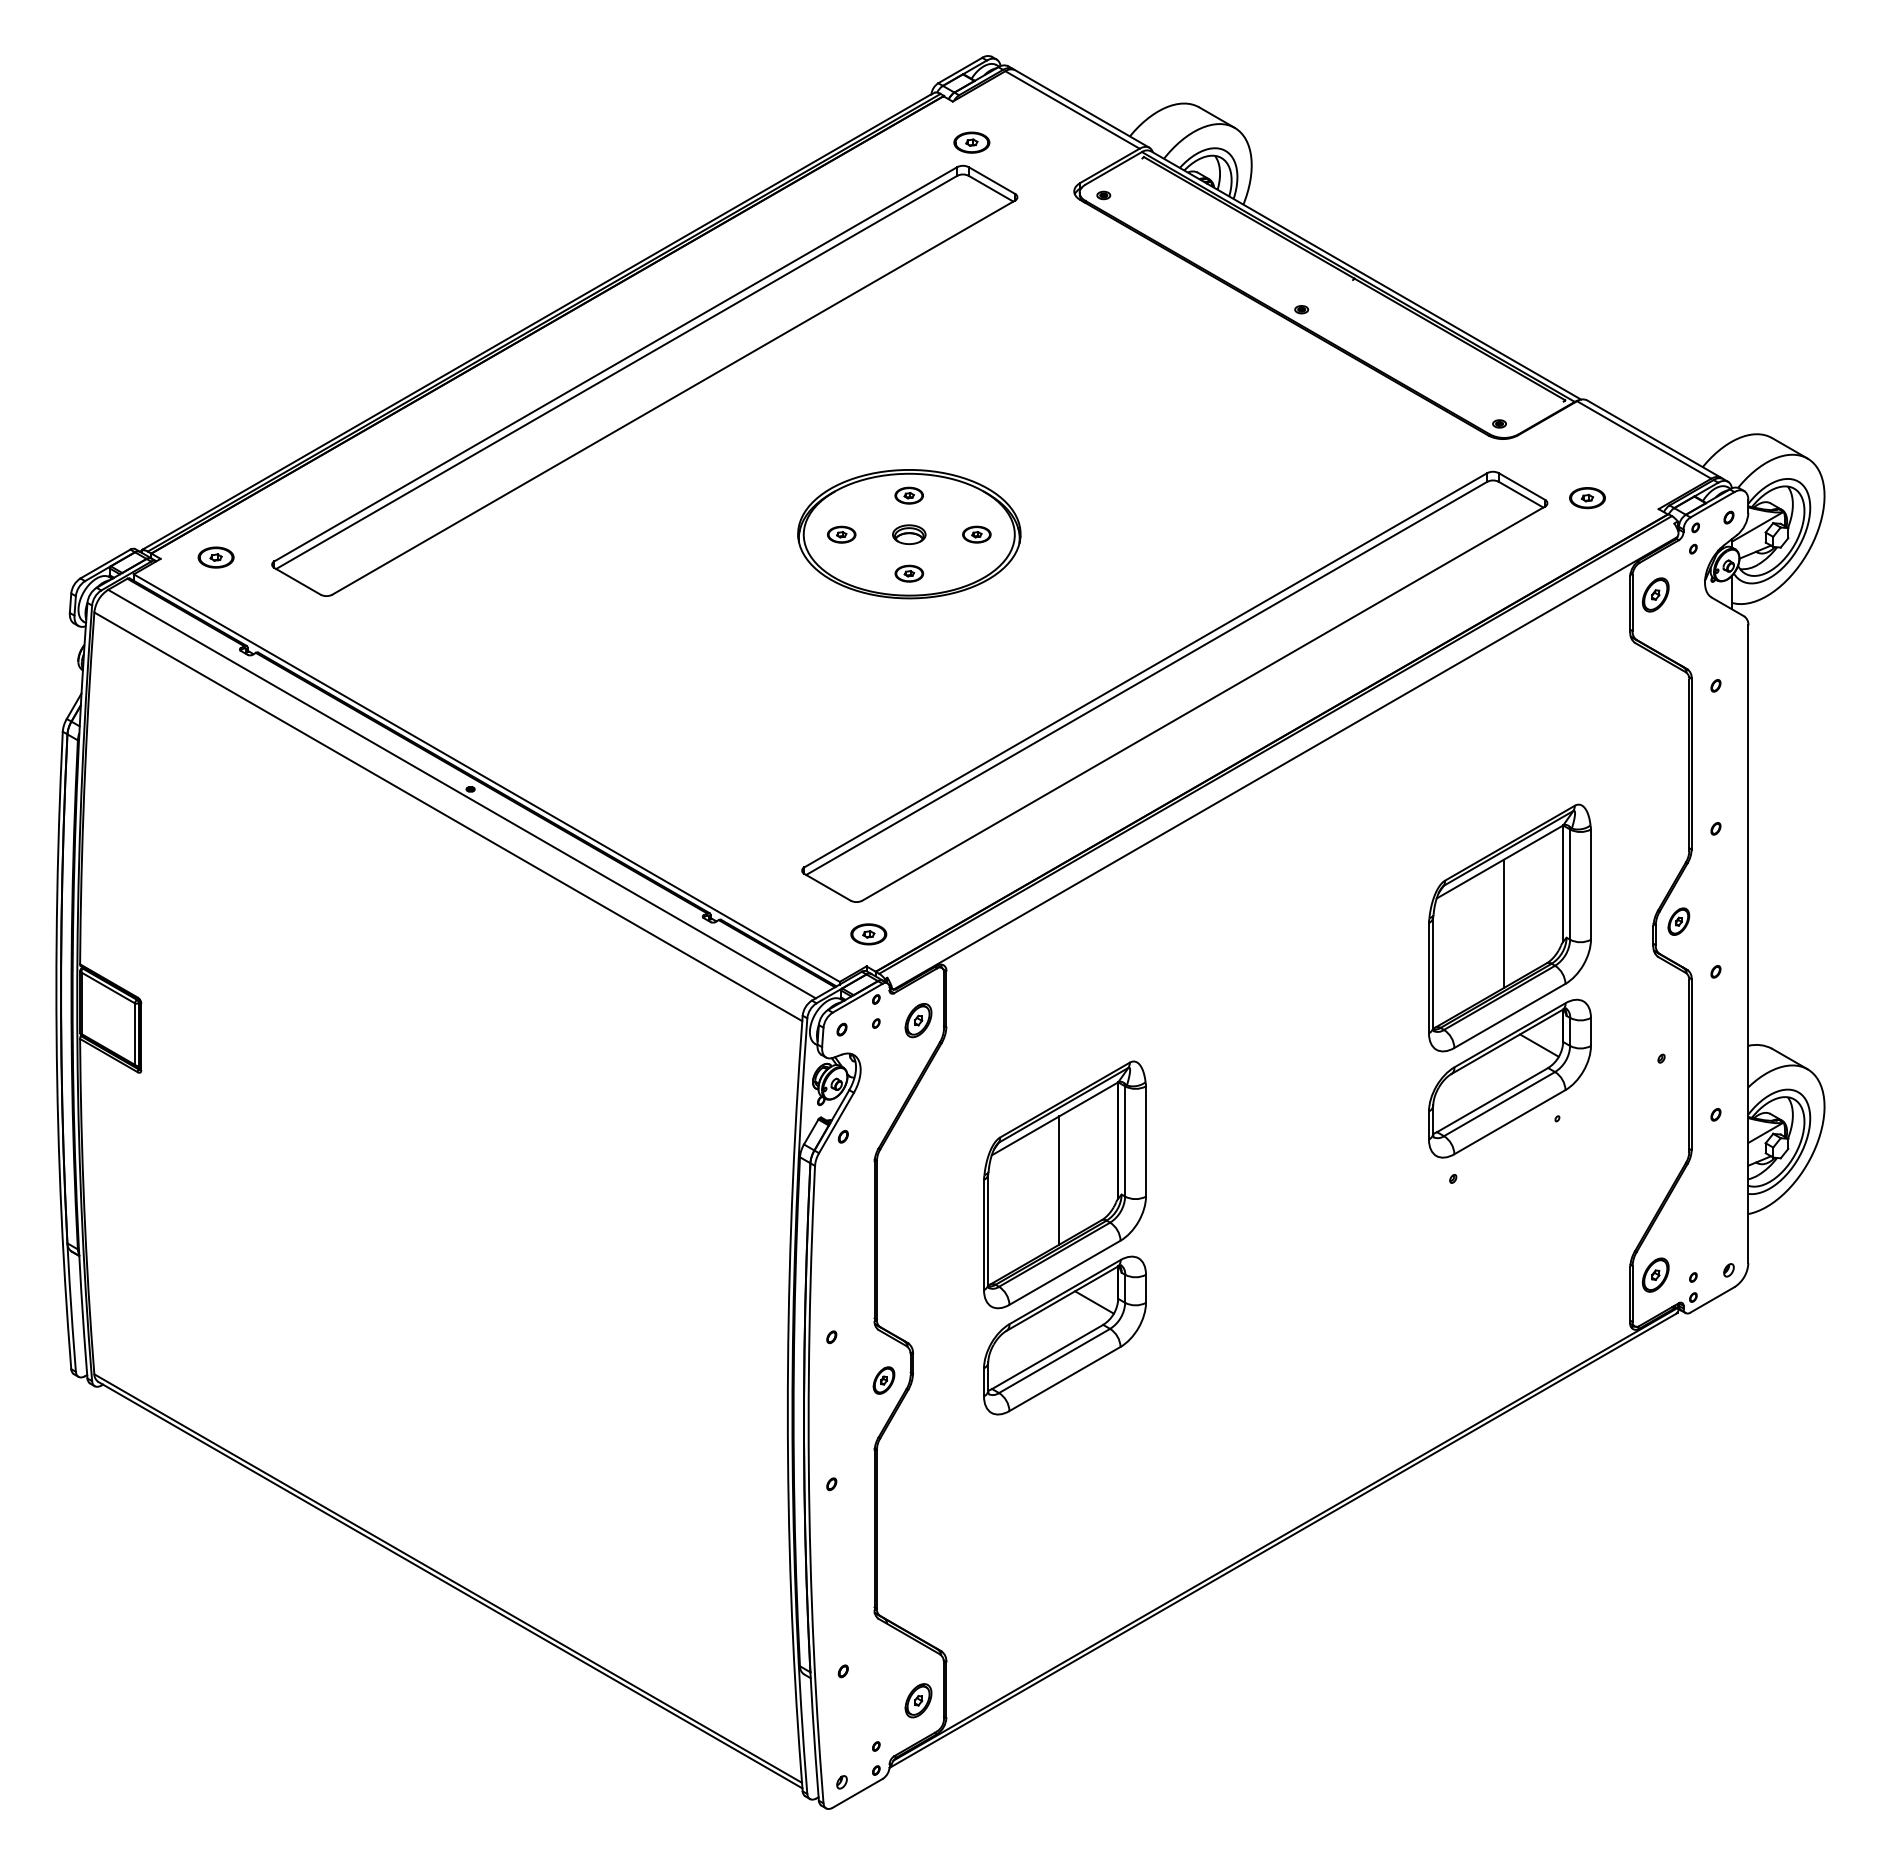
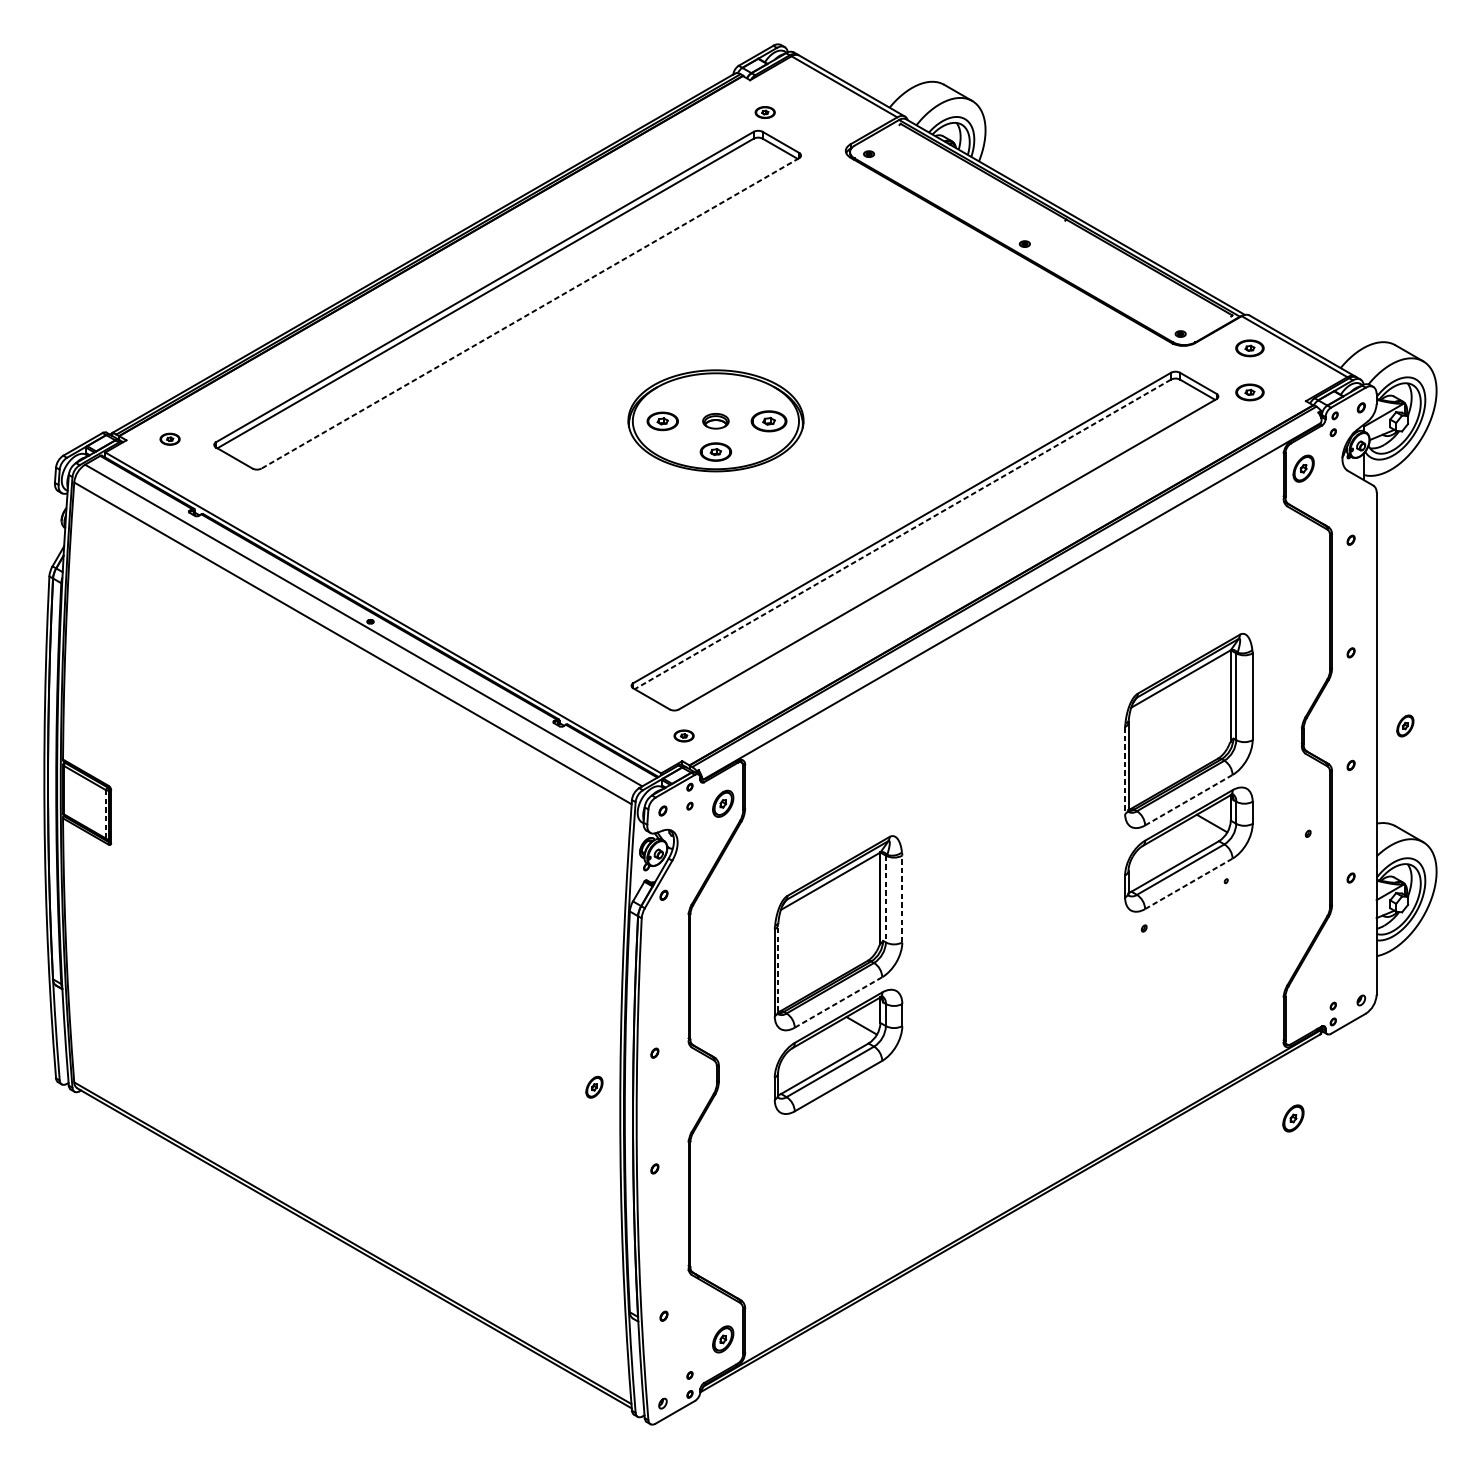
part: (971, 142) -> (764, 112), size x0.7
line: (673, 397) -> (530, 313), solid -> dashed
part: (1587, 442) -> (1249, 348), added
part: (908, 495) -> (715, 390), removed
part: (841, 534) -> (662, 421), size x1.4
part: (976, 534) -> (768, 421), size x1.6
part: (215, 557) -> (169, 439), size x0.7
part: (909, 573) -> (716, 451), size x1.4
line: (1146, 678) -> (902, 534), solid -> dashed
part: (1678, 921) -> (1405, 725), moved
line: (1504, 923) -> (1184, 727), removed
part: (868, 934) -> (683, 736), size x0.7
line: (1428, 978) -> (1124, 770), solid -> dashed
line: (1510, 1015) -> (1189, 799), solid -> dashed
line: (134, 1034) -> (105, 814), solid -> dashed
line: (1510, 1121) -> (1189, 883), solid -> dashed
line: (1125, 1141) -> (886, 899), solid -> dashed
line: (1146, 1141) -> (902, 899), solid -> dashed
line: (1059, 1180) -> (834, 929), removed
line: (988, 1228) -> (778, 967), solid -> dashed
line: (1065, 1272) -> (838, 1002), solid -> dashed
part: (1655, 1274) -> (1293, 1117), moved
part: (883, 1380) -> (594, 1087), moved

